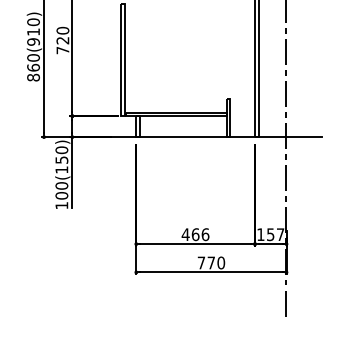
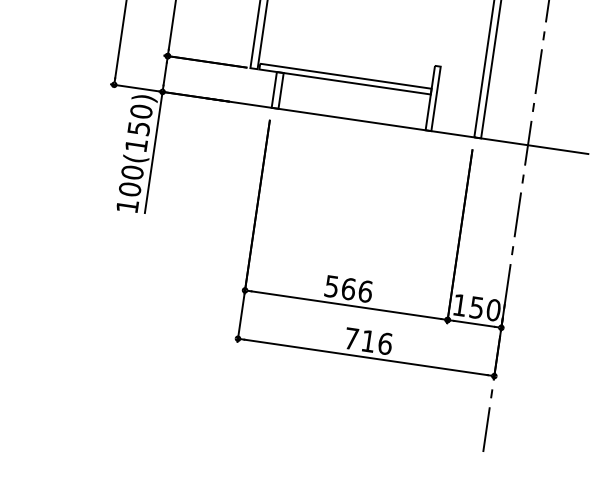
text: (185, 234) -> (331, 286), 466 -> 566
text: (280, 234) -> (493, 309), 157 -> 150
text: (216, 262) -> (377, 341), 770 -> 716

